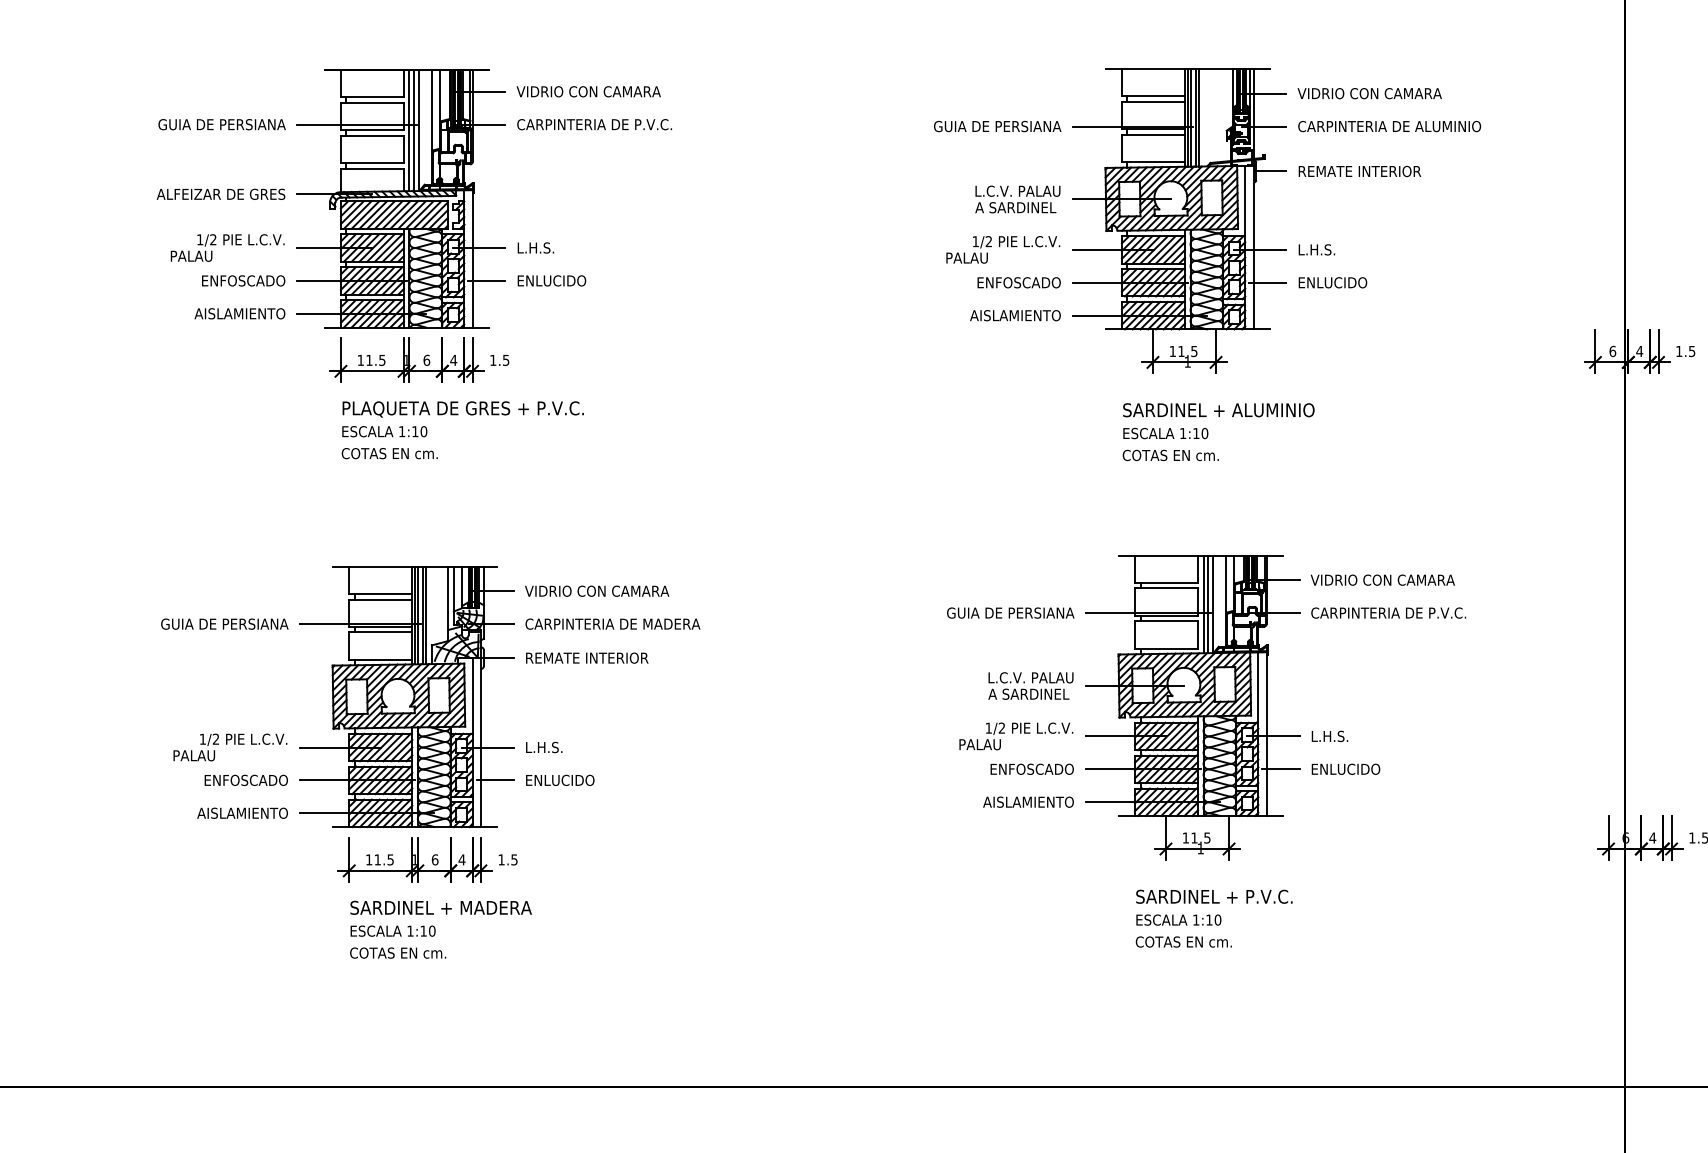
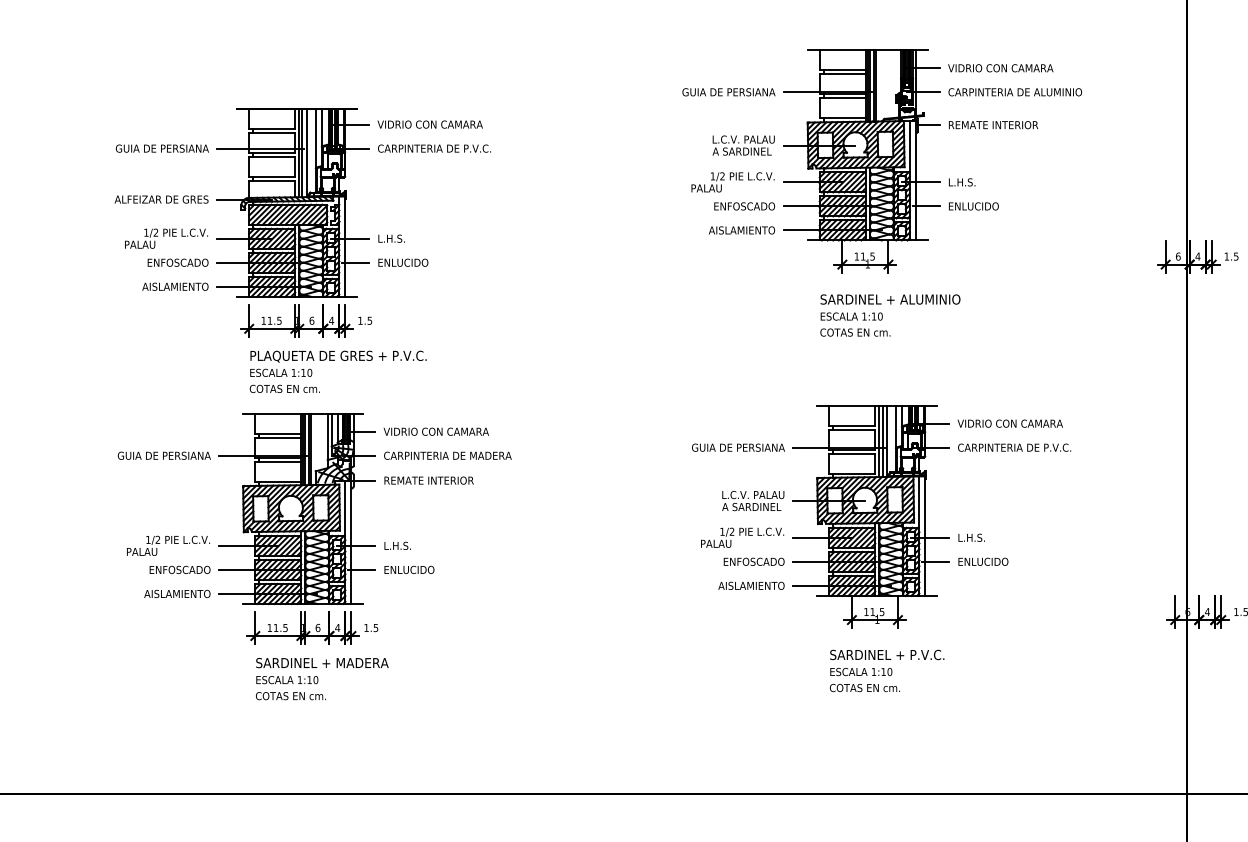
part: (413, 264) -> (302, 250), moved

